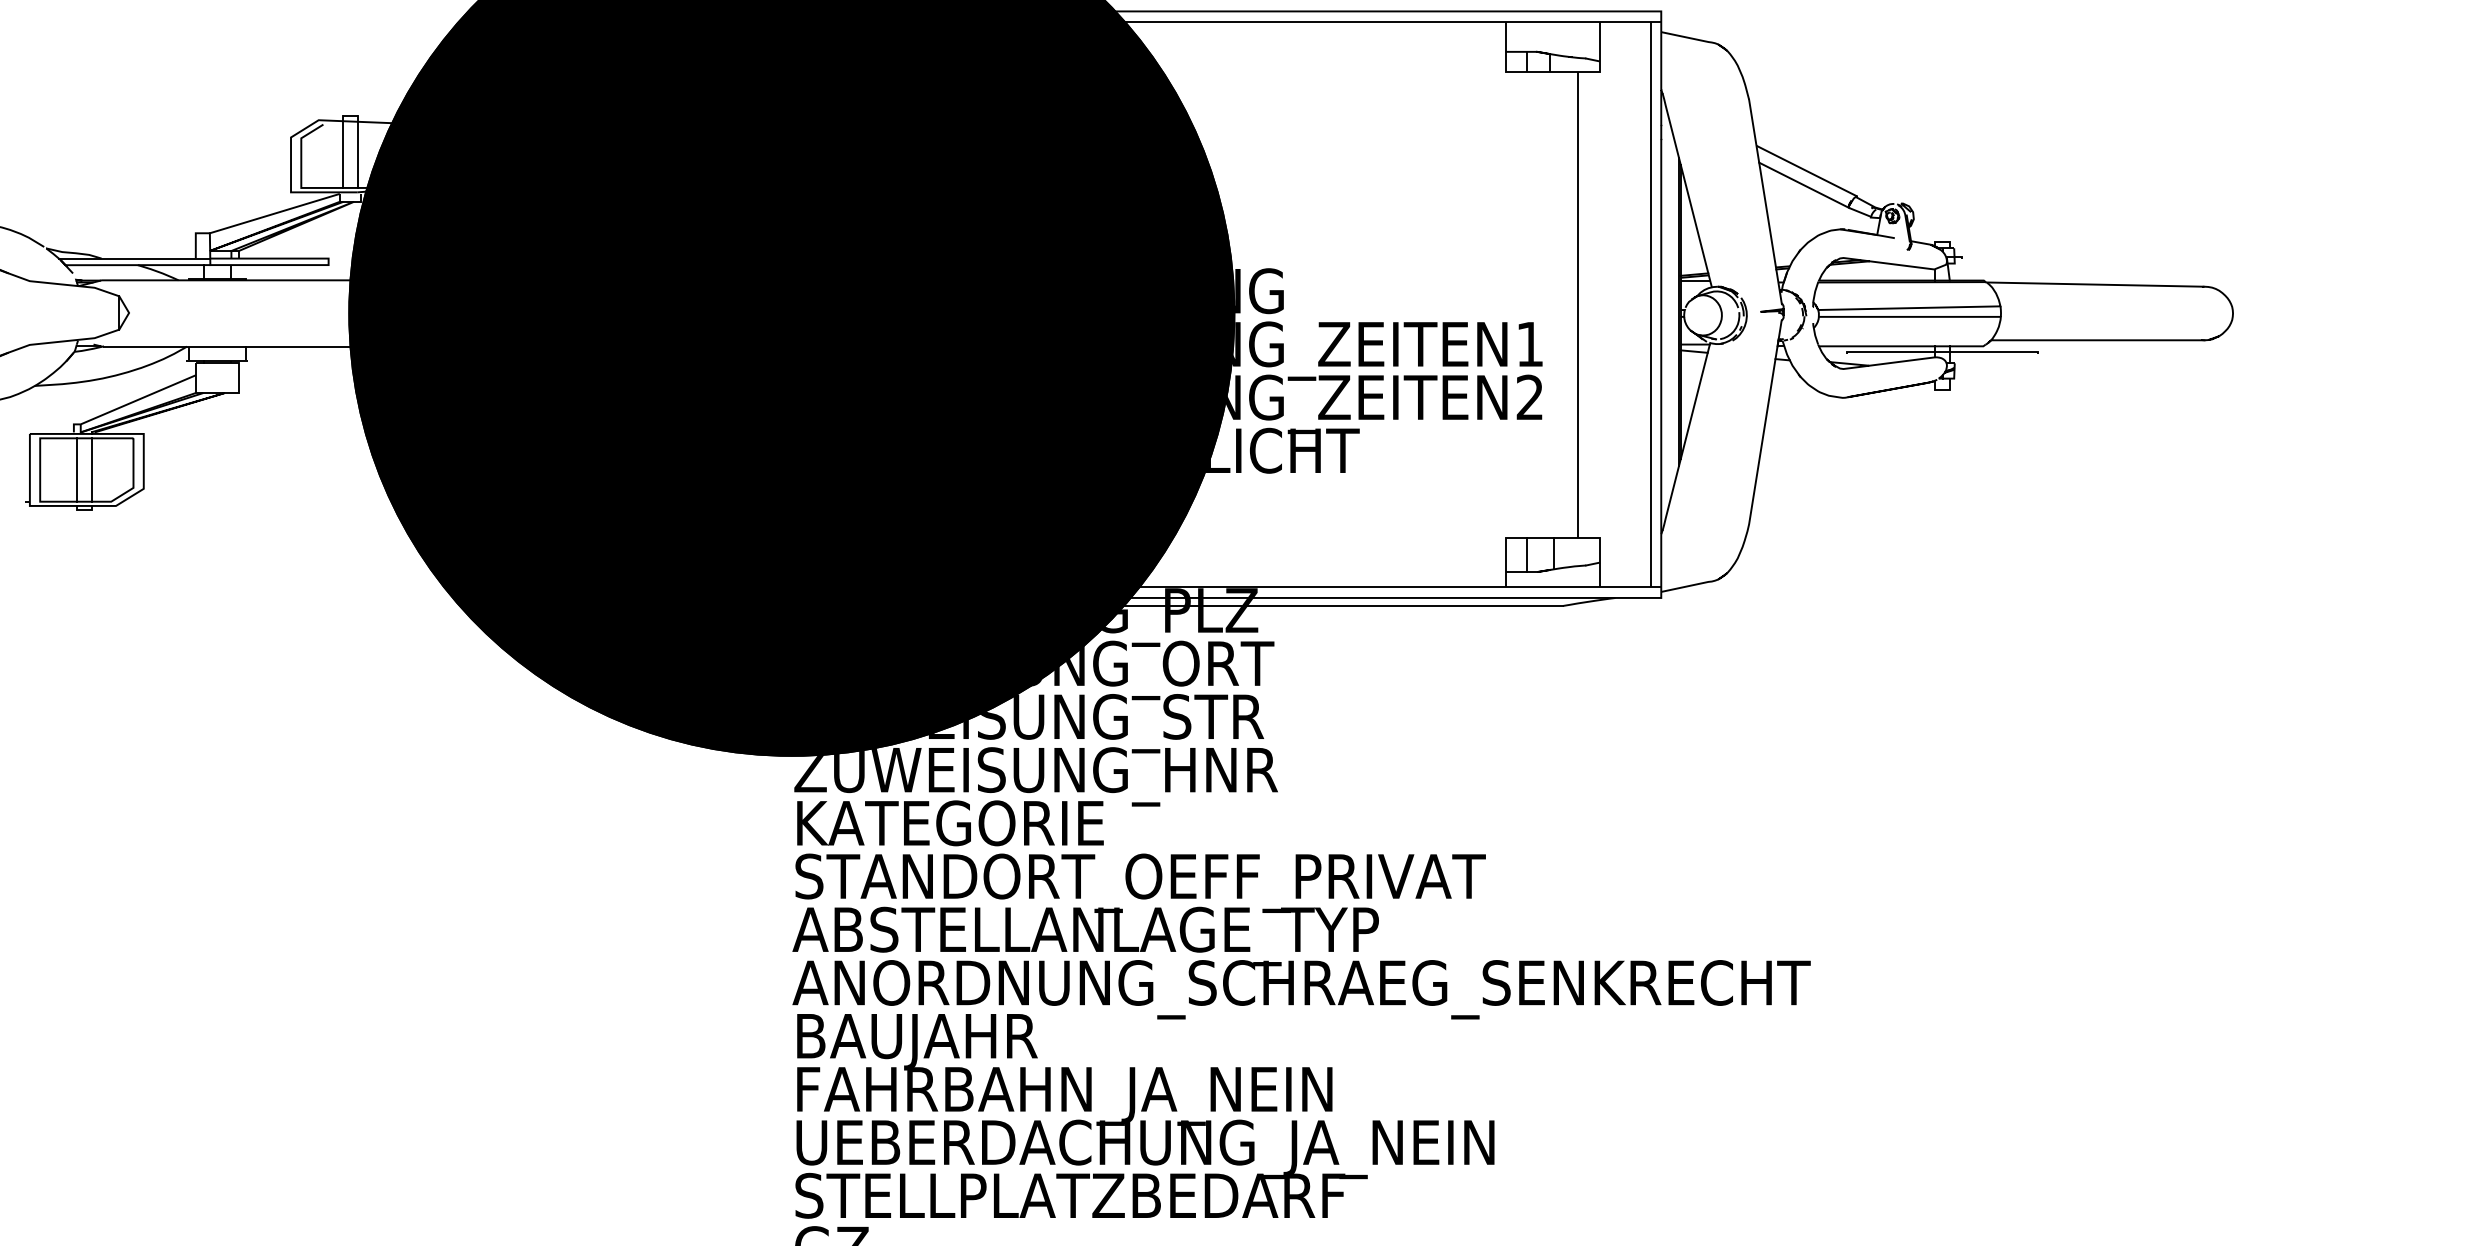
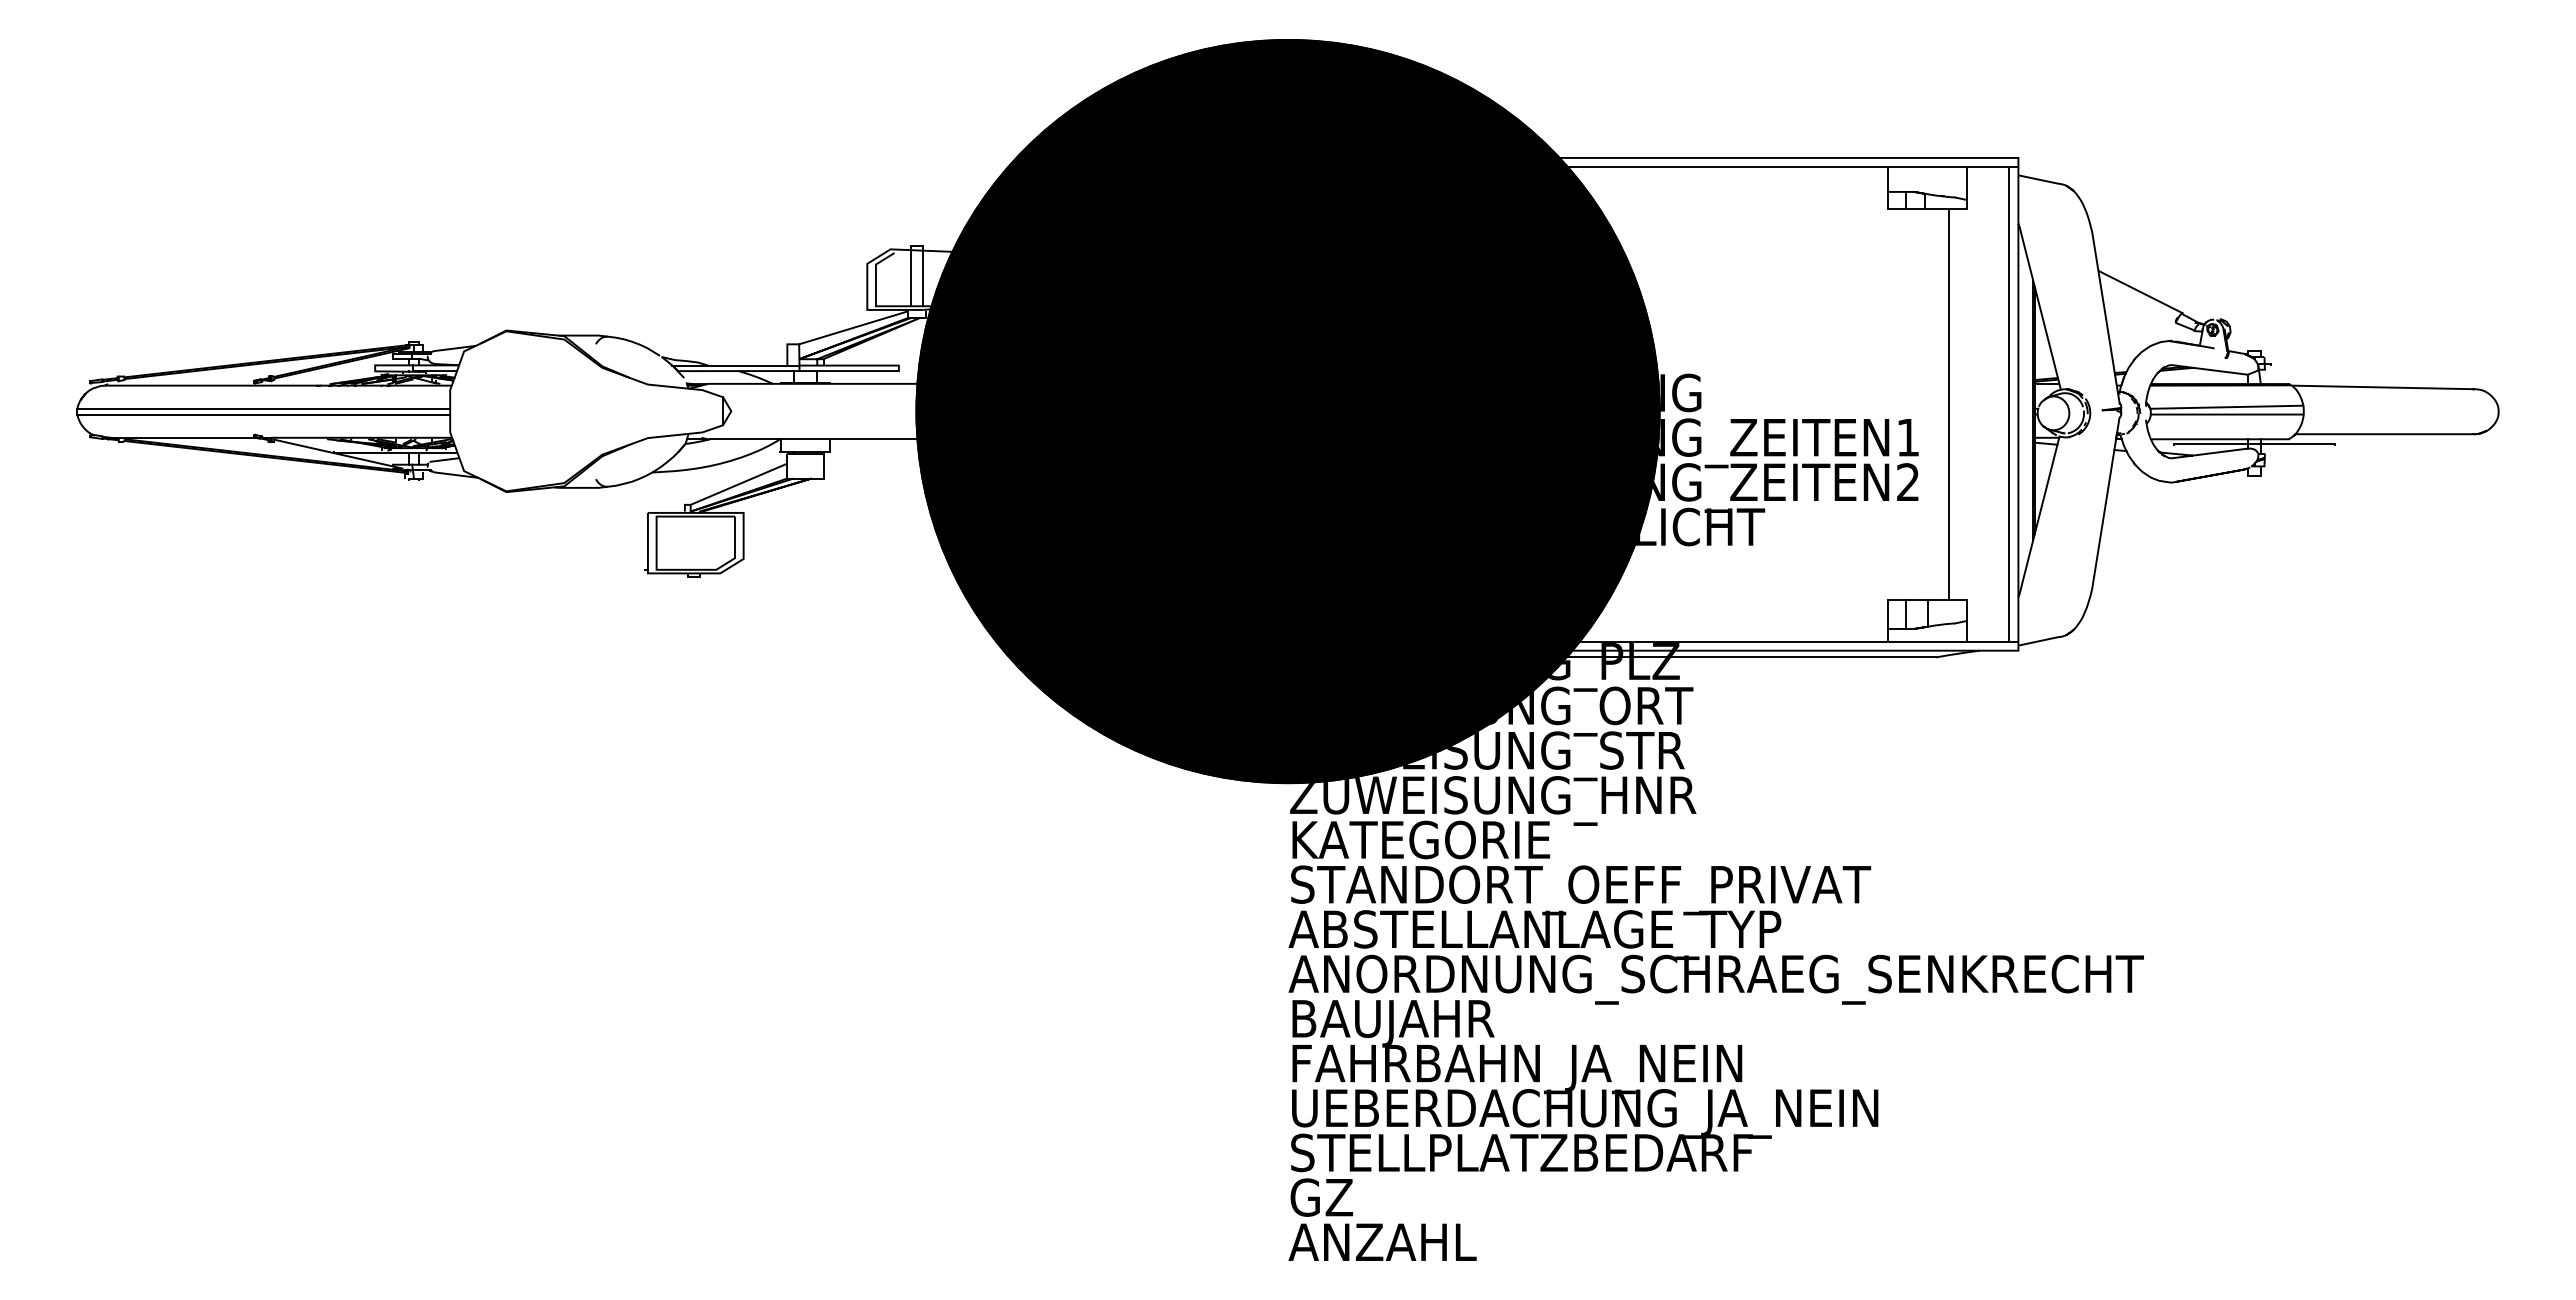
line: (1804, 185) -> (2138, 304), removed
line: (76, 469) -> (687, 542), removed
line: (91, 469) -> (699, 542), removed

